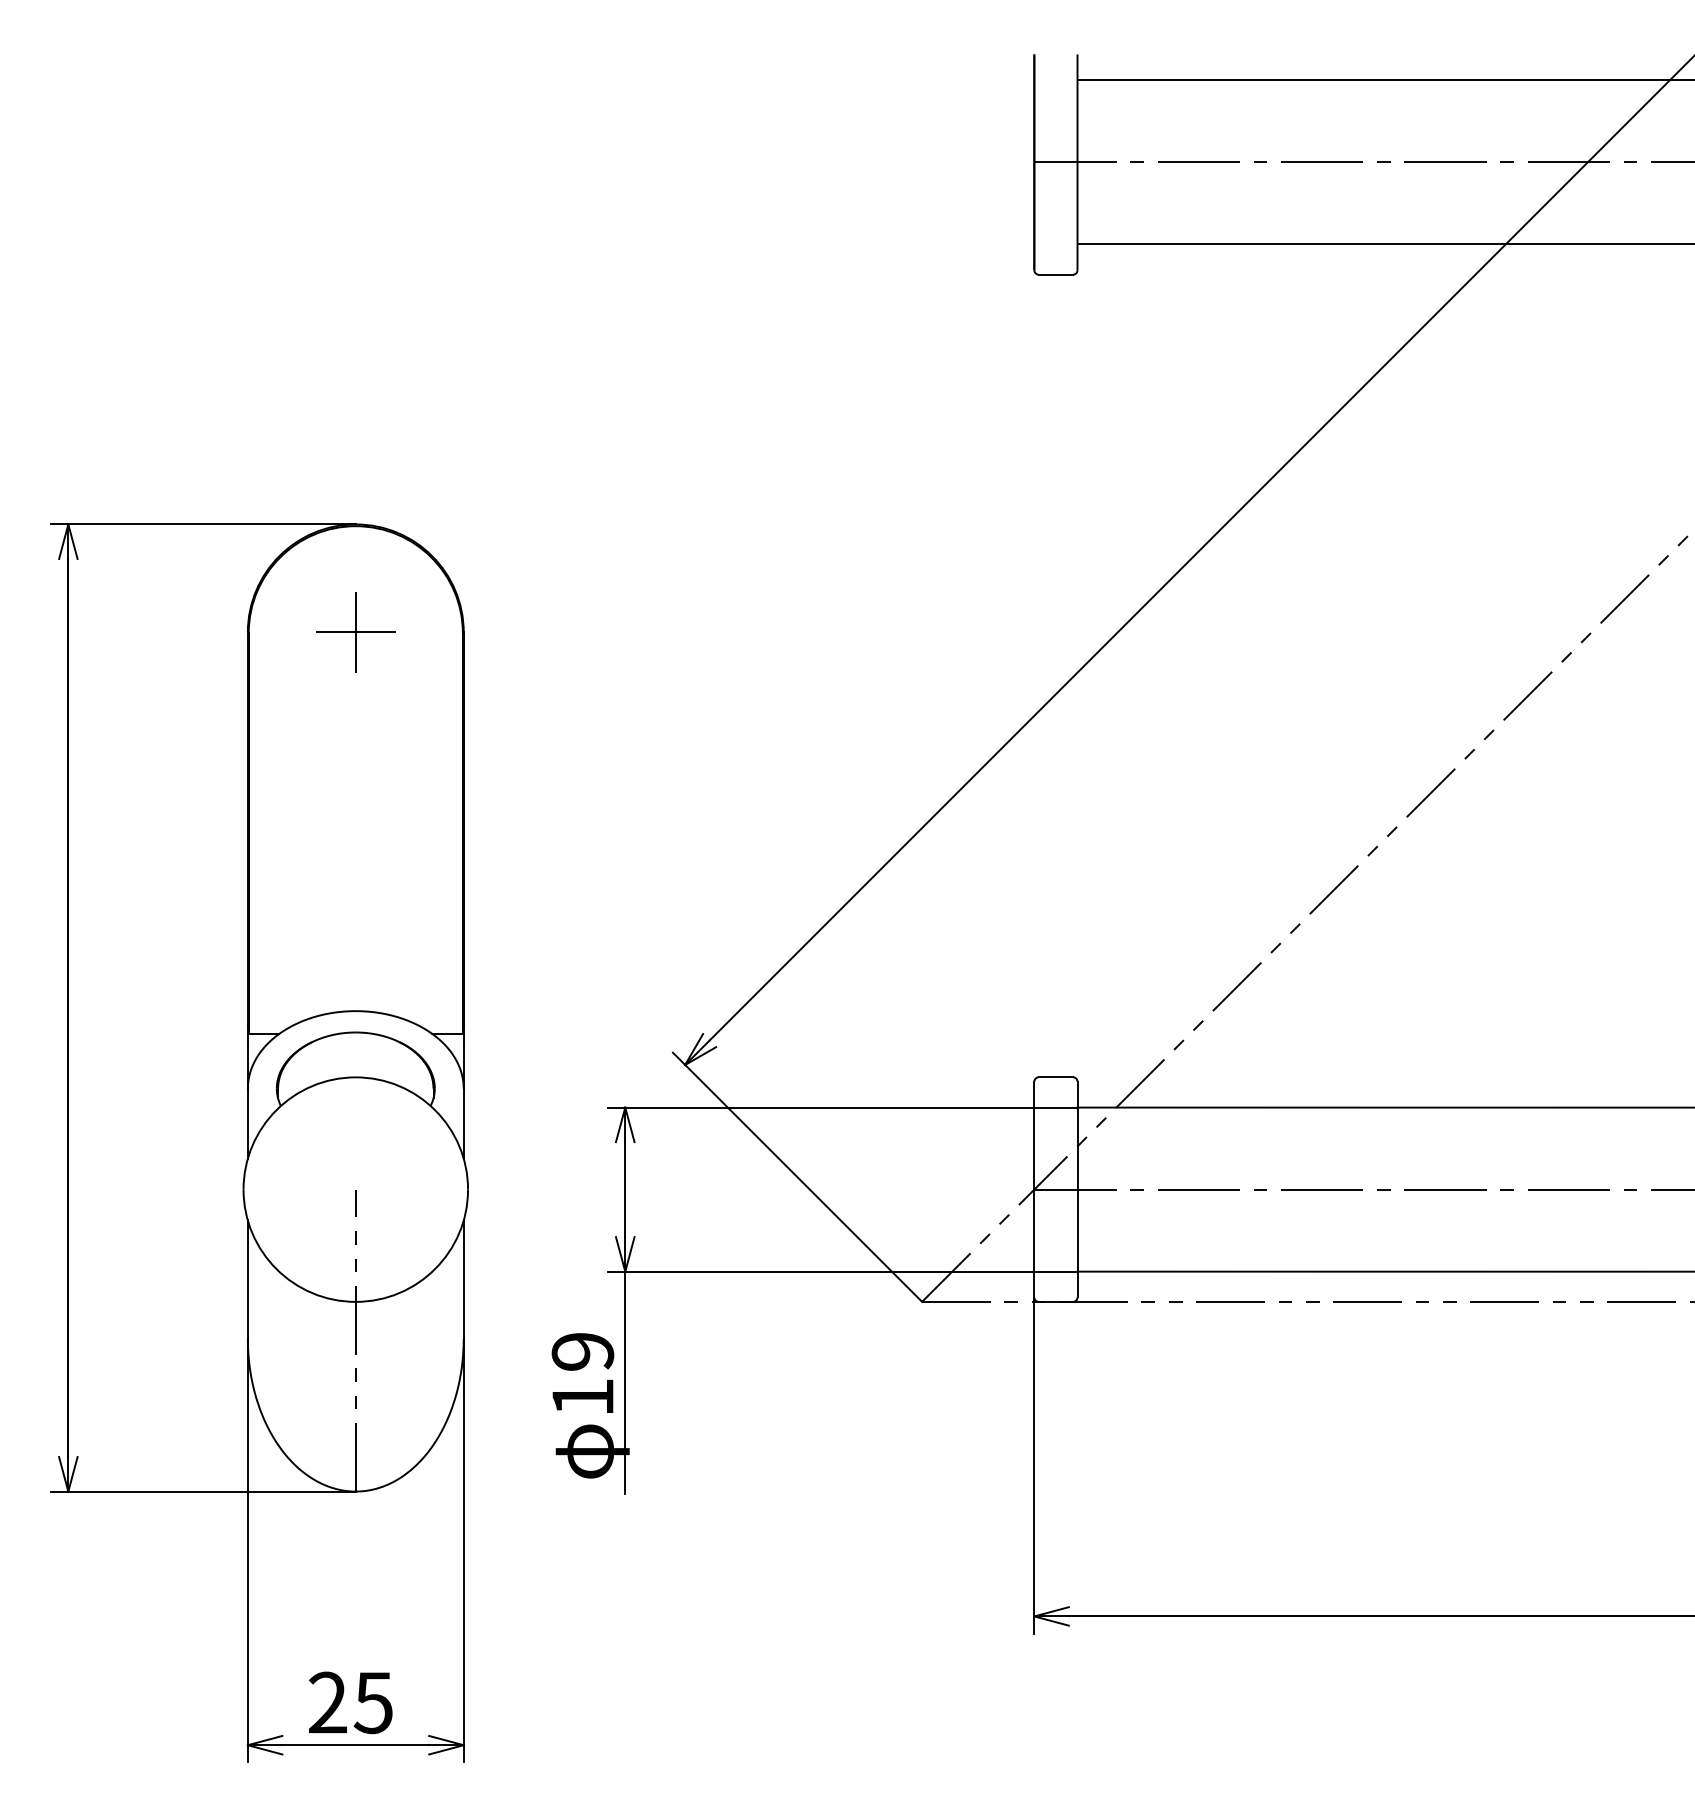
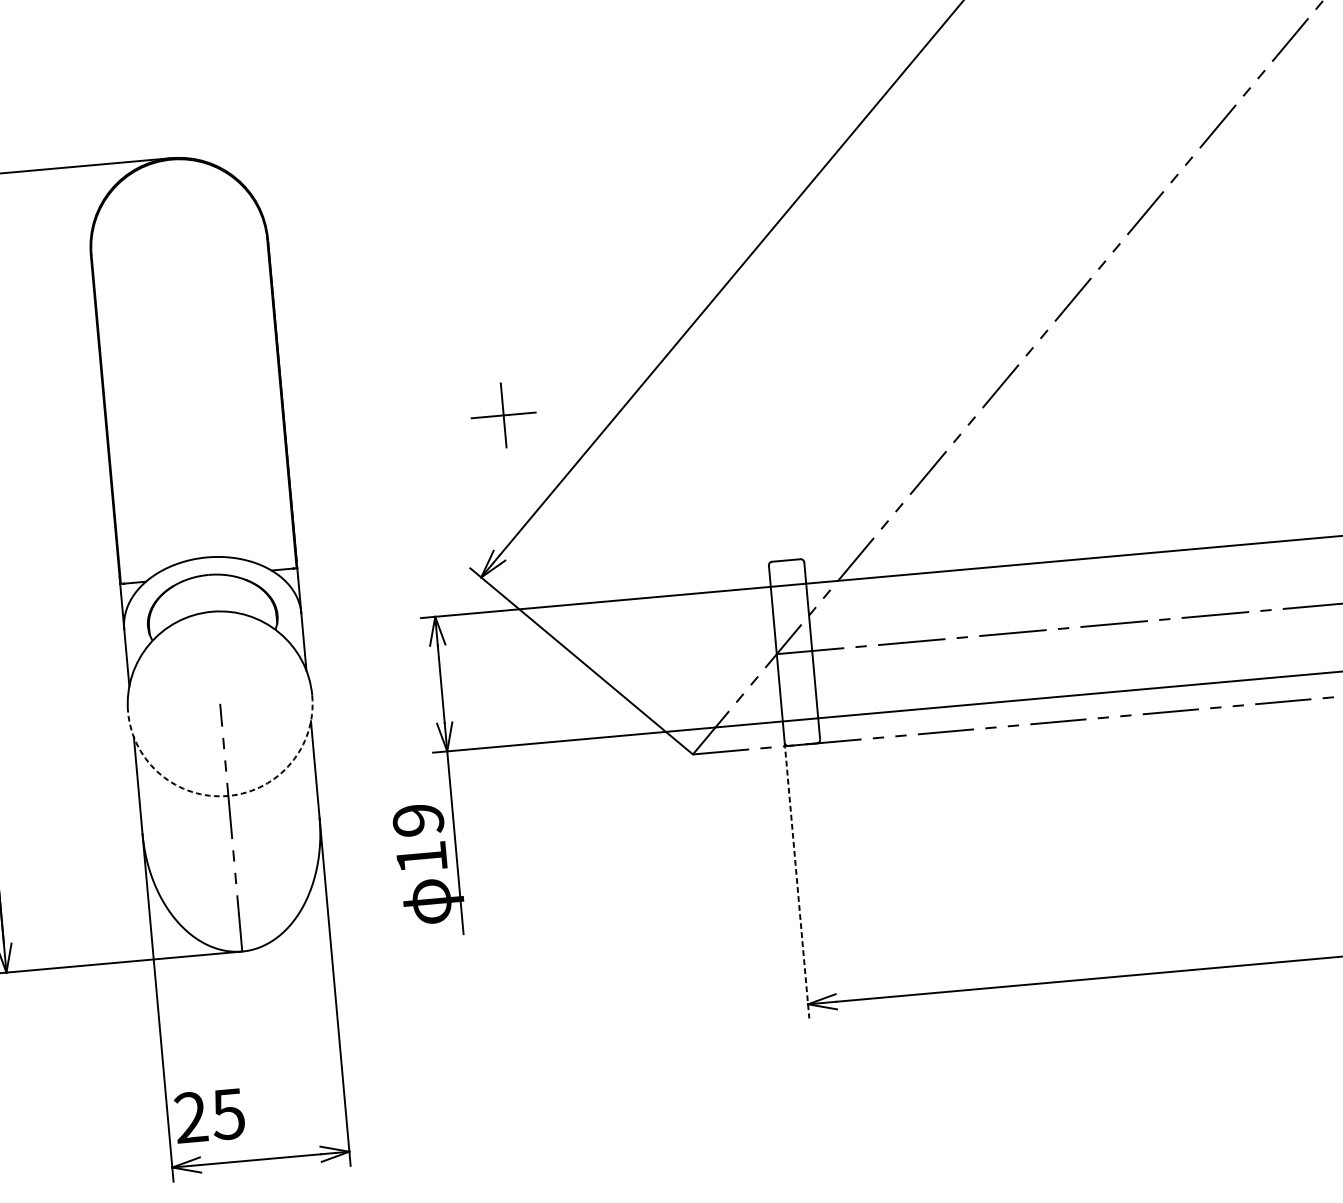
part: (355, 632) -> (503, 415), moved
arc: (355, 1301) -> (228, 795), solid -> dashed
line: (1034, 1466) -> (797, 881), solid -> dashed
text: (350, 1702) -> (209, 1115), moved

